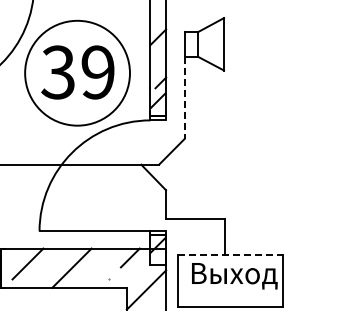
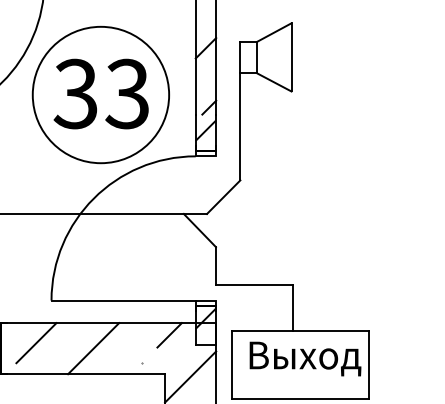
text: (97, 72) -> (126, 94), 39 -> 33
line: (184, 98) -> (240, 127), dashed -> solid
line: (230, 254) -> (299, 330), dashed -> solid

